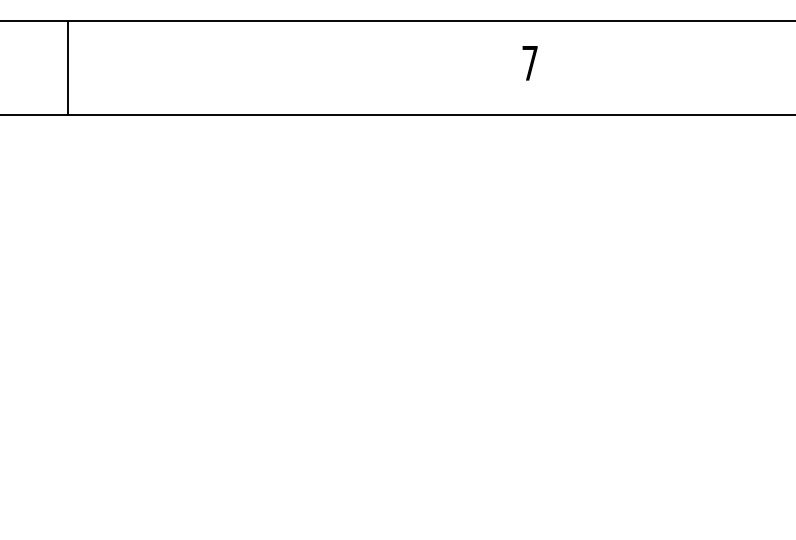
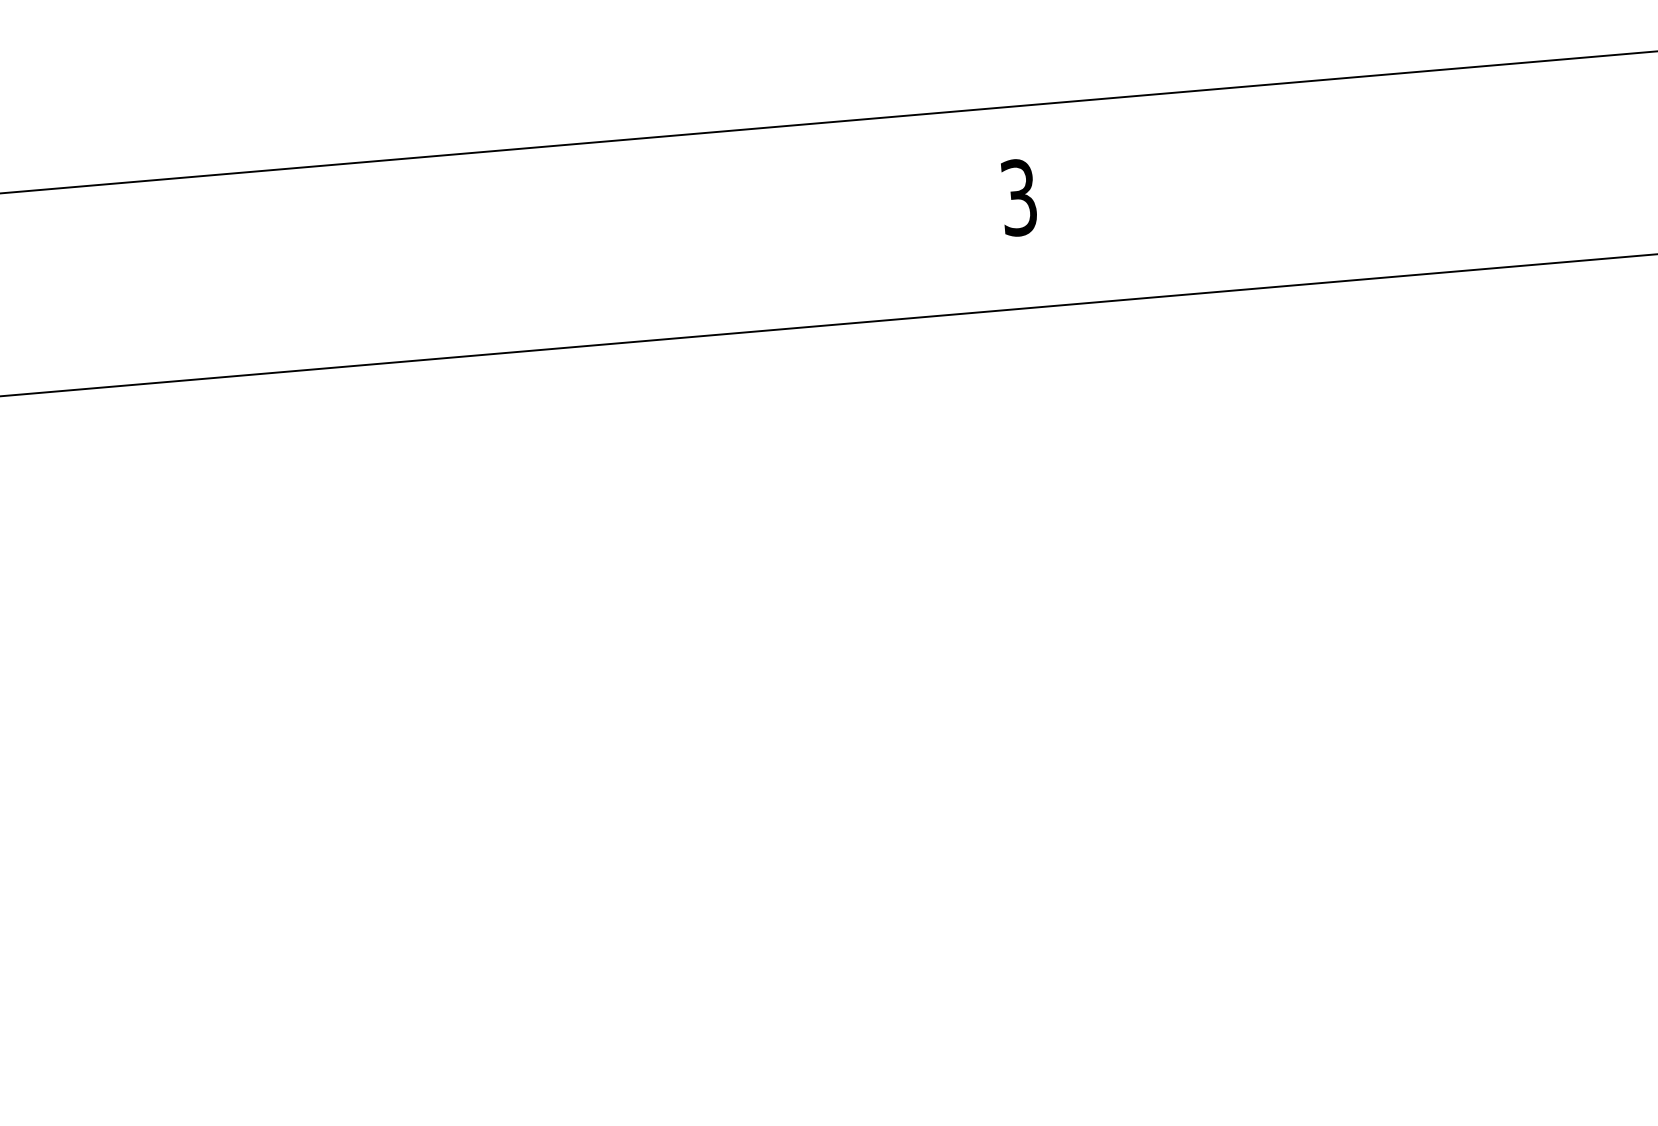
text: (529, 63) -> (1017, 198), 7 -> 3
line: (68, 67) -> (25, 291), removed

